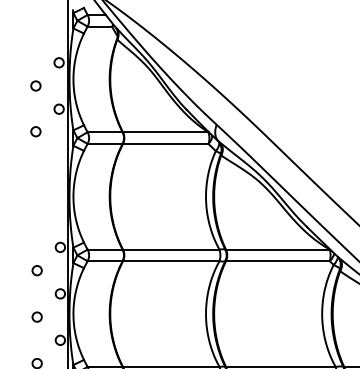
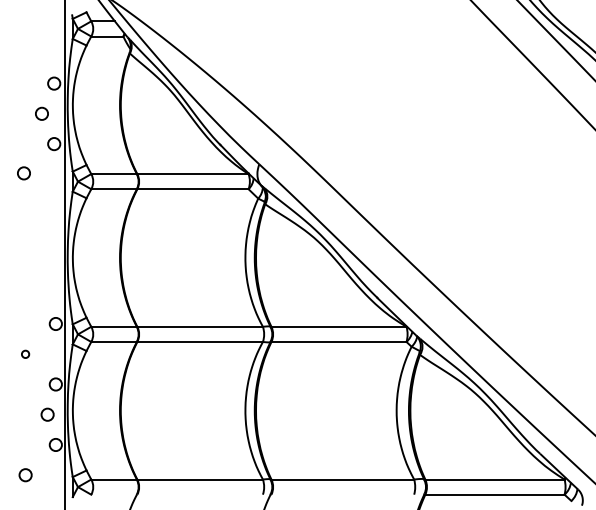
circle: (35, 85) -> (41, 113), moved
circle: (37, 270) -> (25, 354), size x0.6
circle: (37, 316) -> (47, 414), moved

